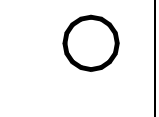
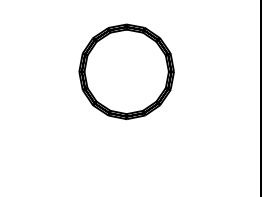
part: (90, 42) -> (125, 70), moved

